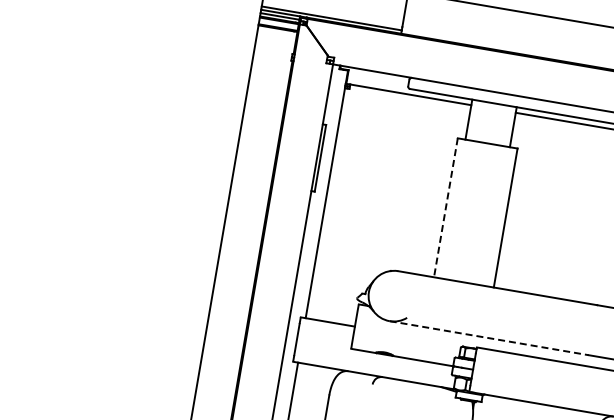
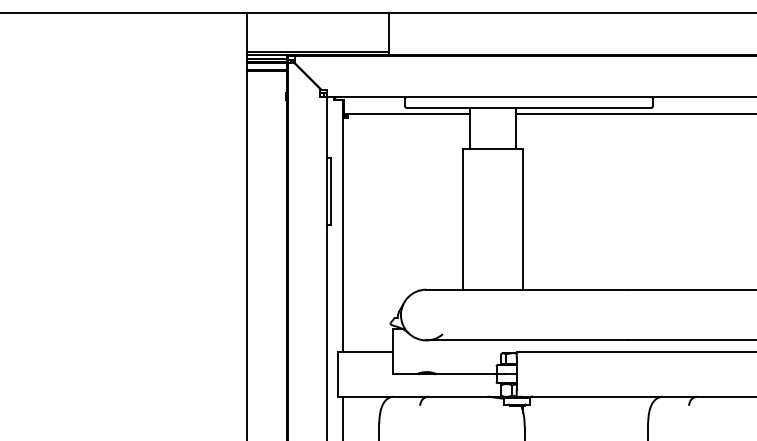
line: (445, 208) -> (462, 219), dashed -> solid
line: (489, 338) -> (527, 340), dashed -> solid

